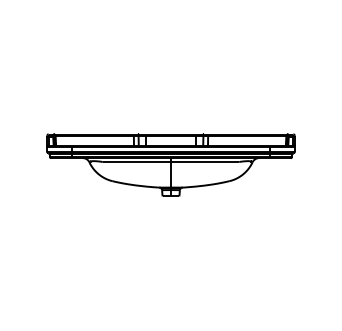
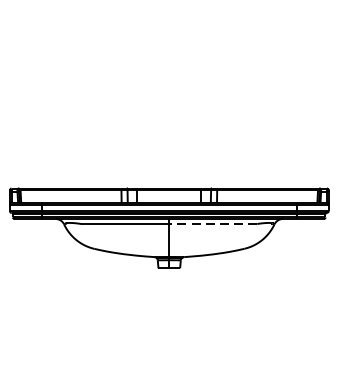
line: (204, 162) -> (212, 224), solid -> dashed

